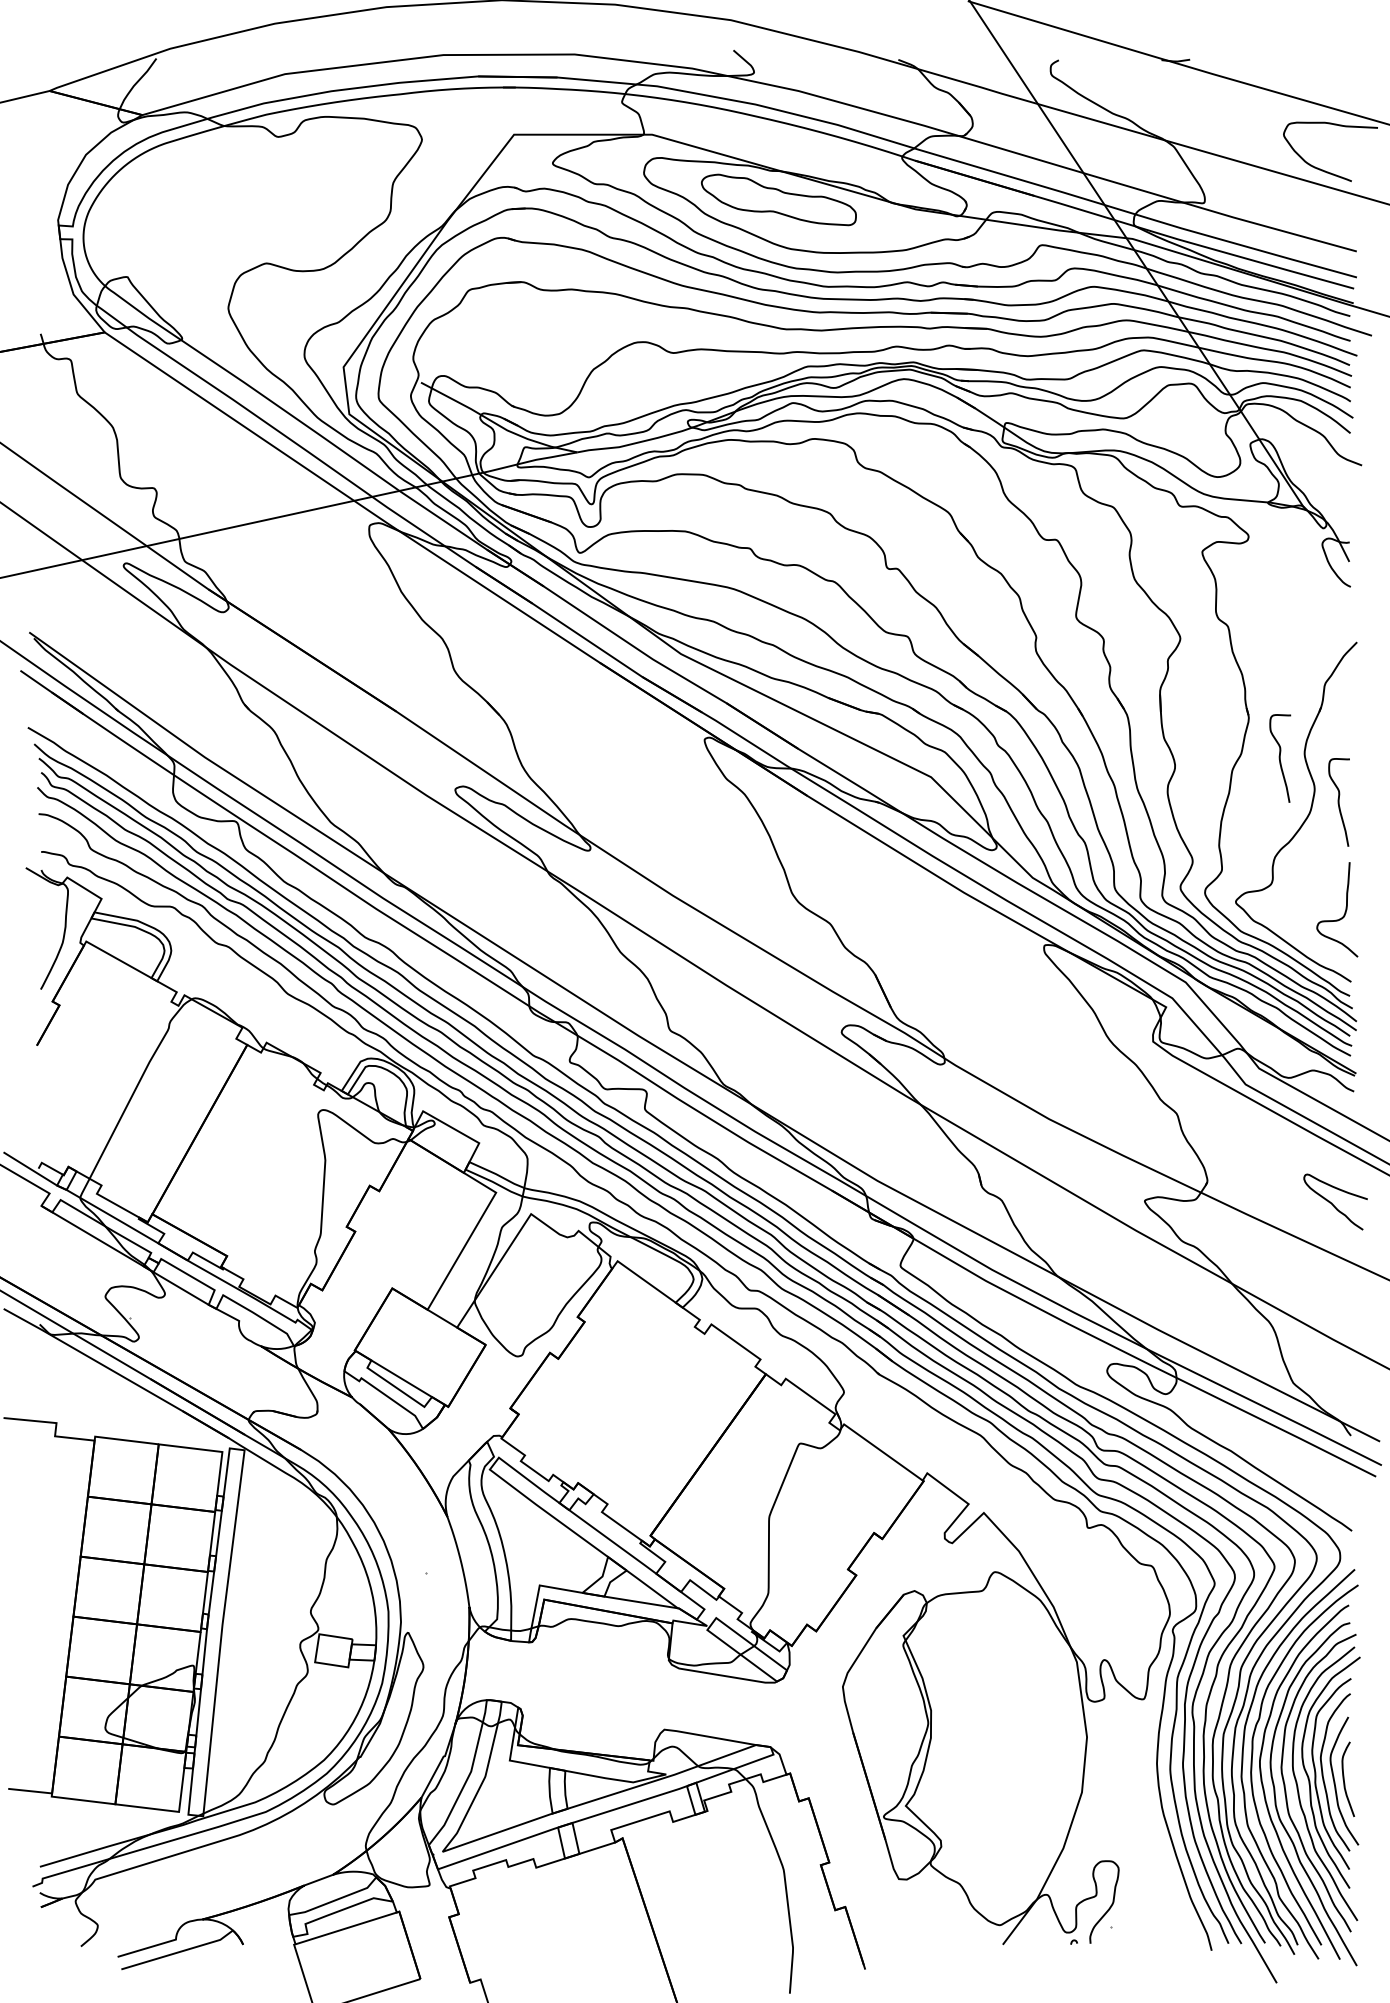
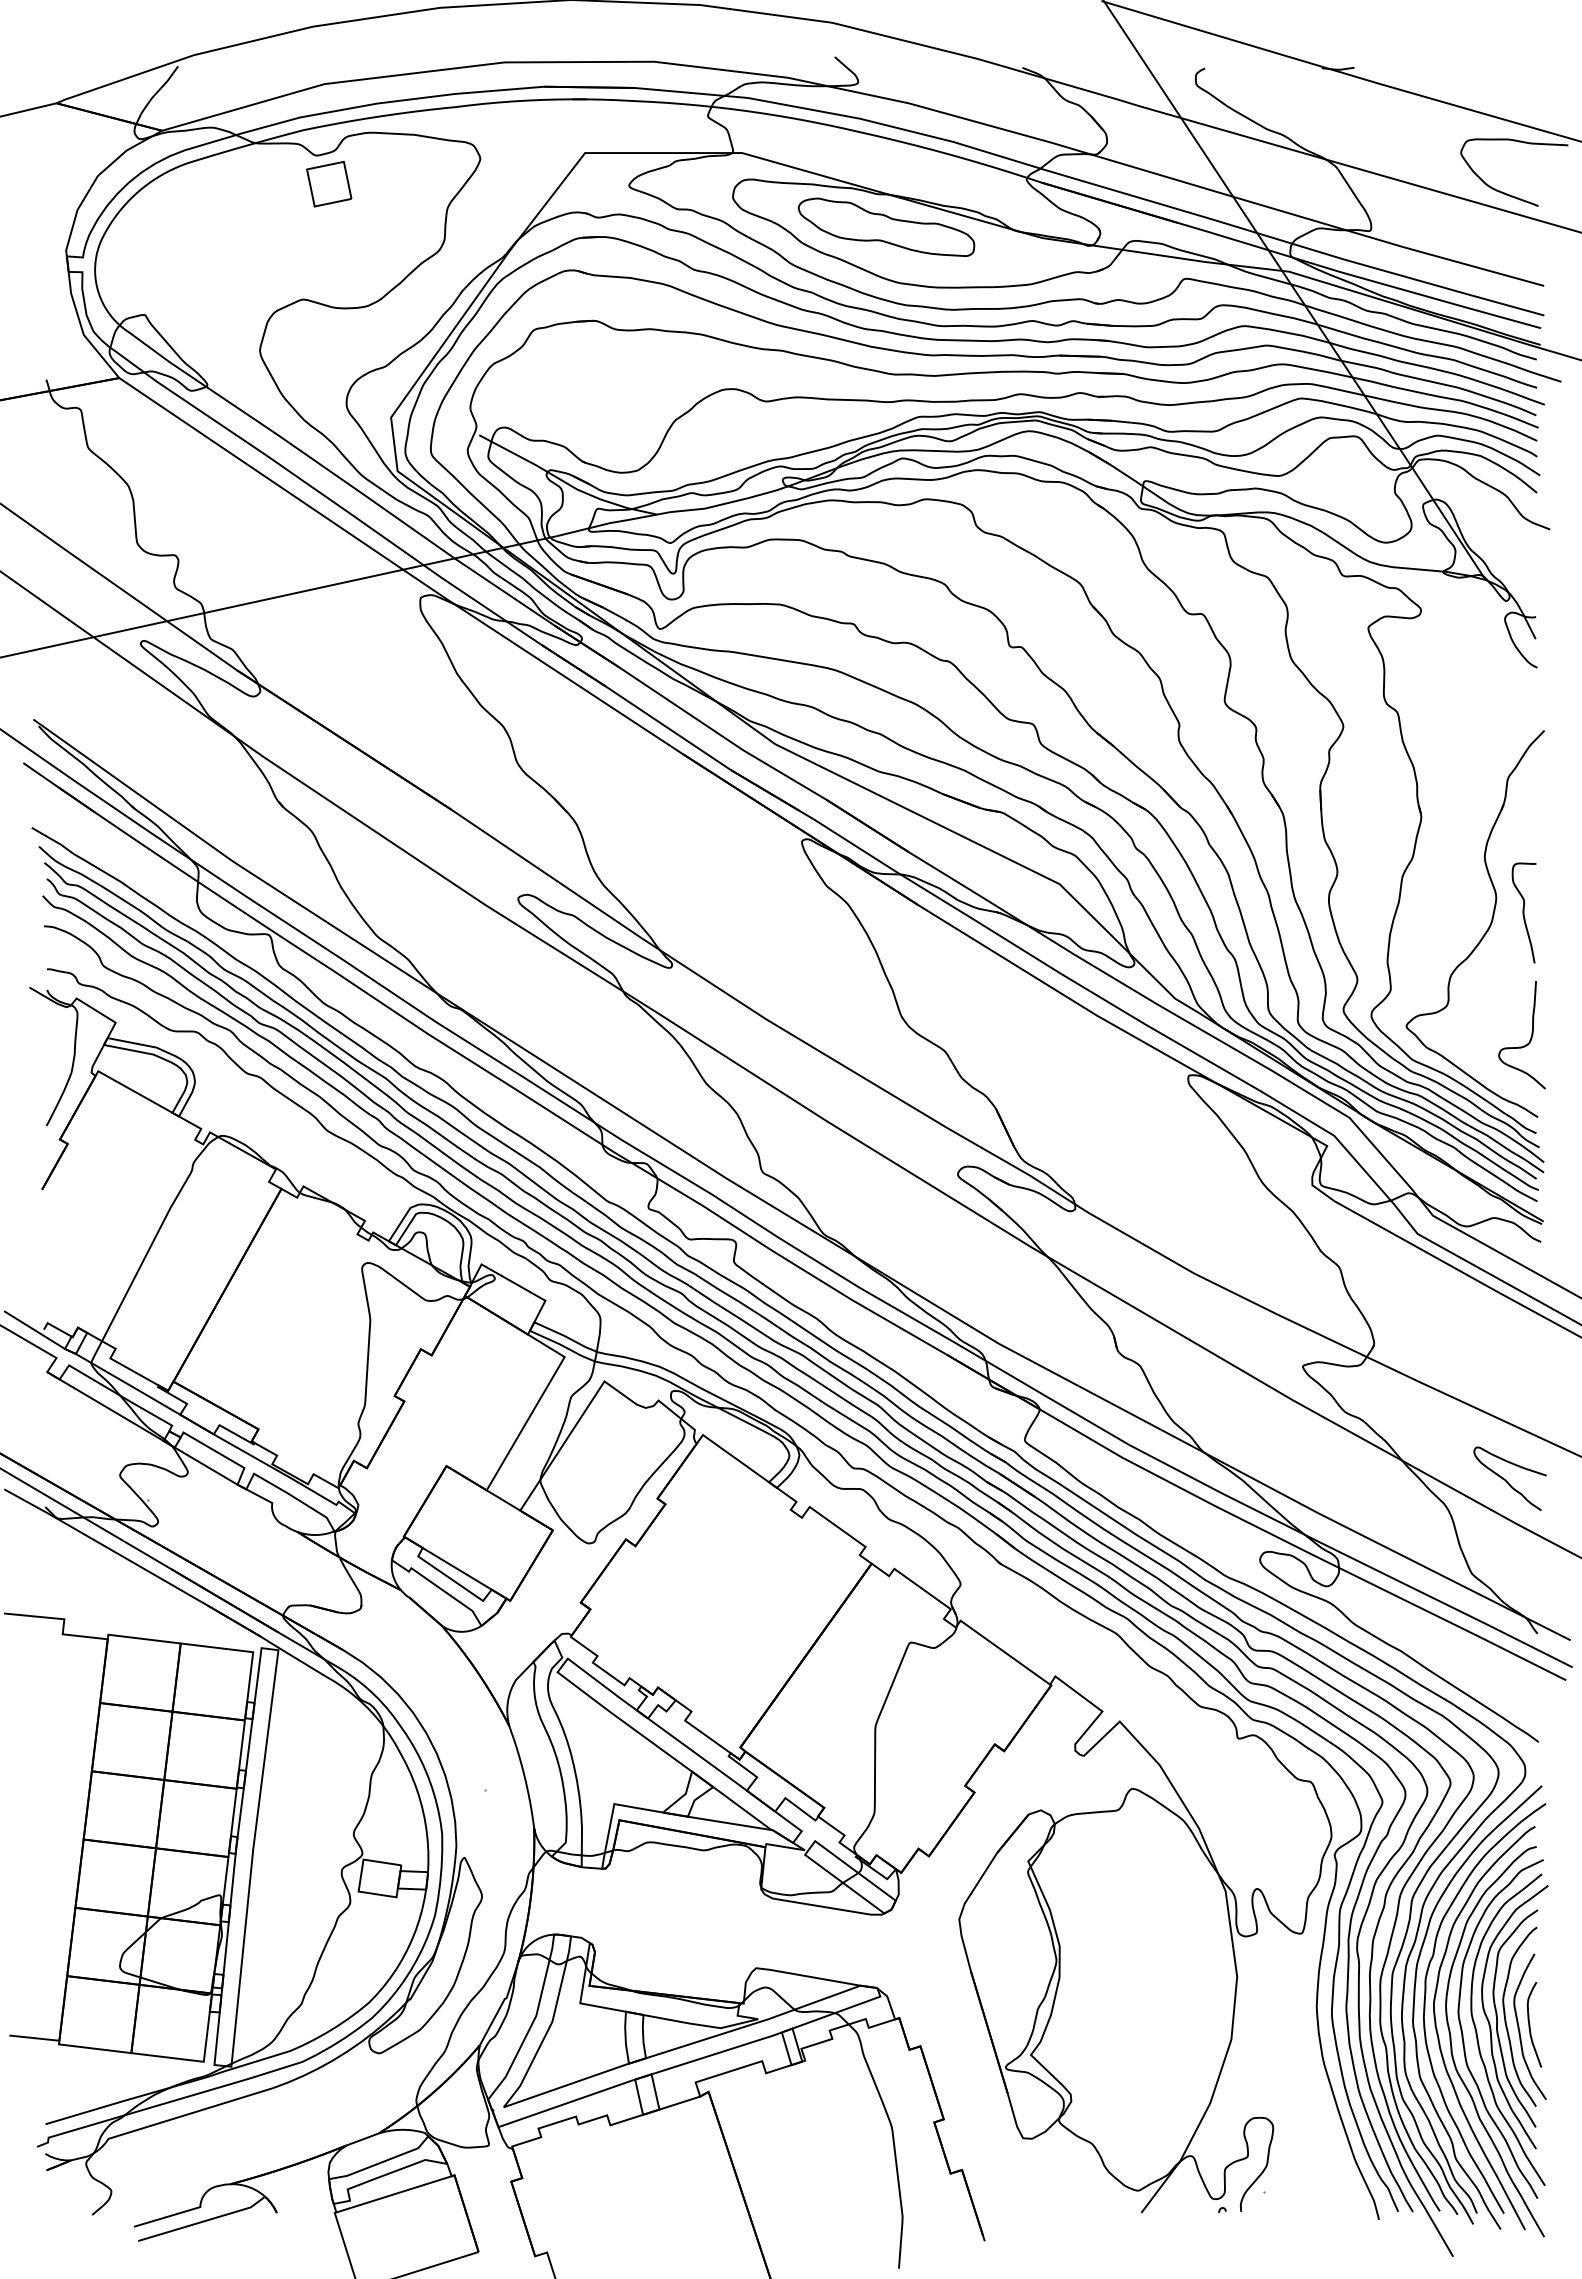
part: (289, 161) -> (329, 183), added
curve: (1279, 758) -> (1456, 862), removed
curve: (1332, 1203) -> (1506, 1480), moved

